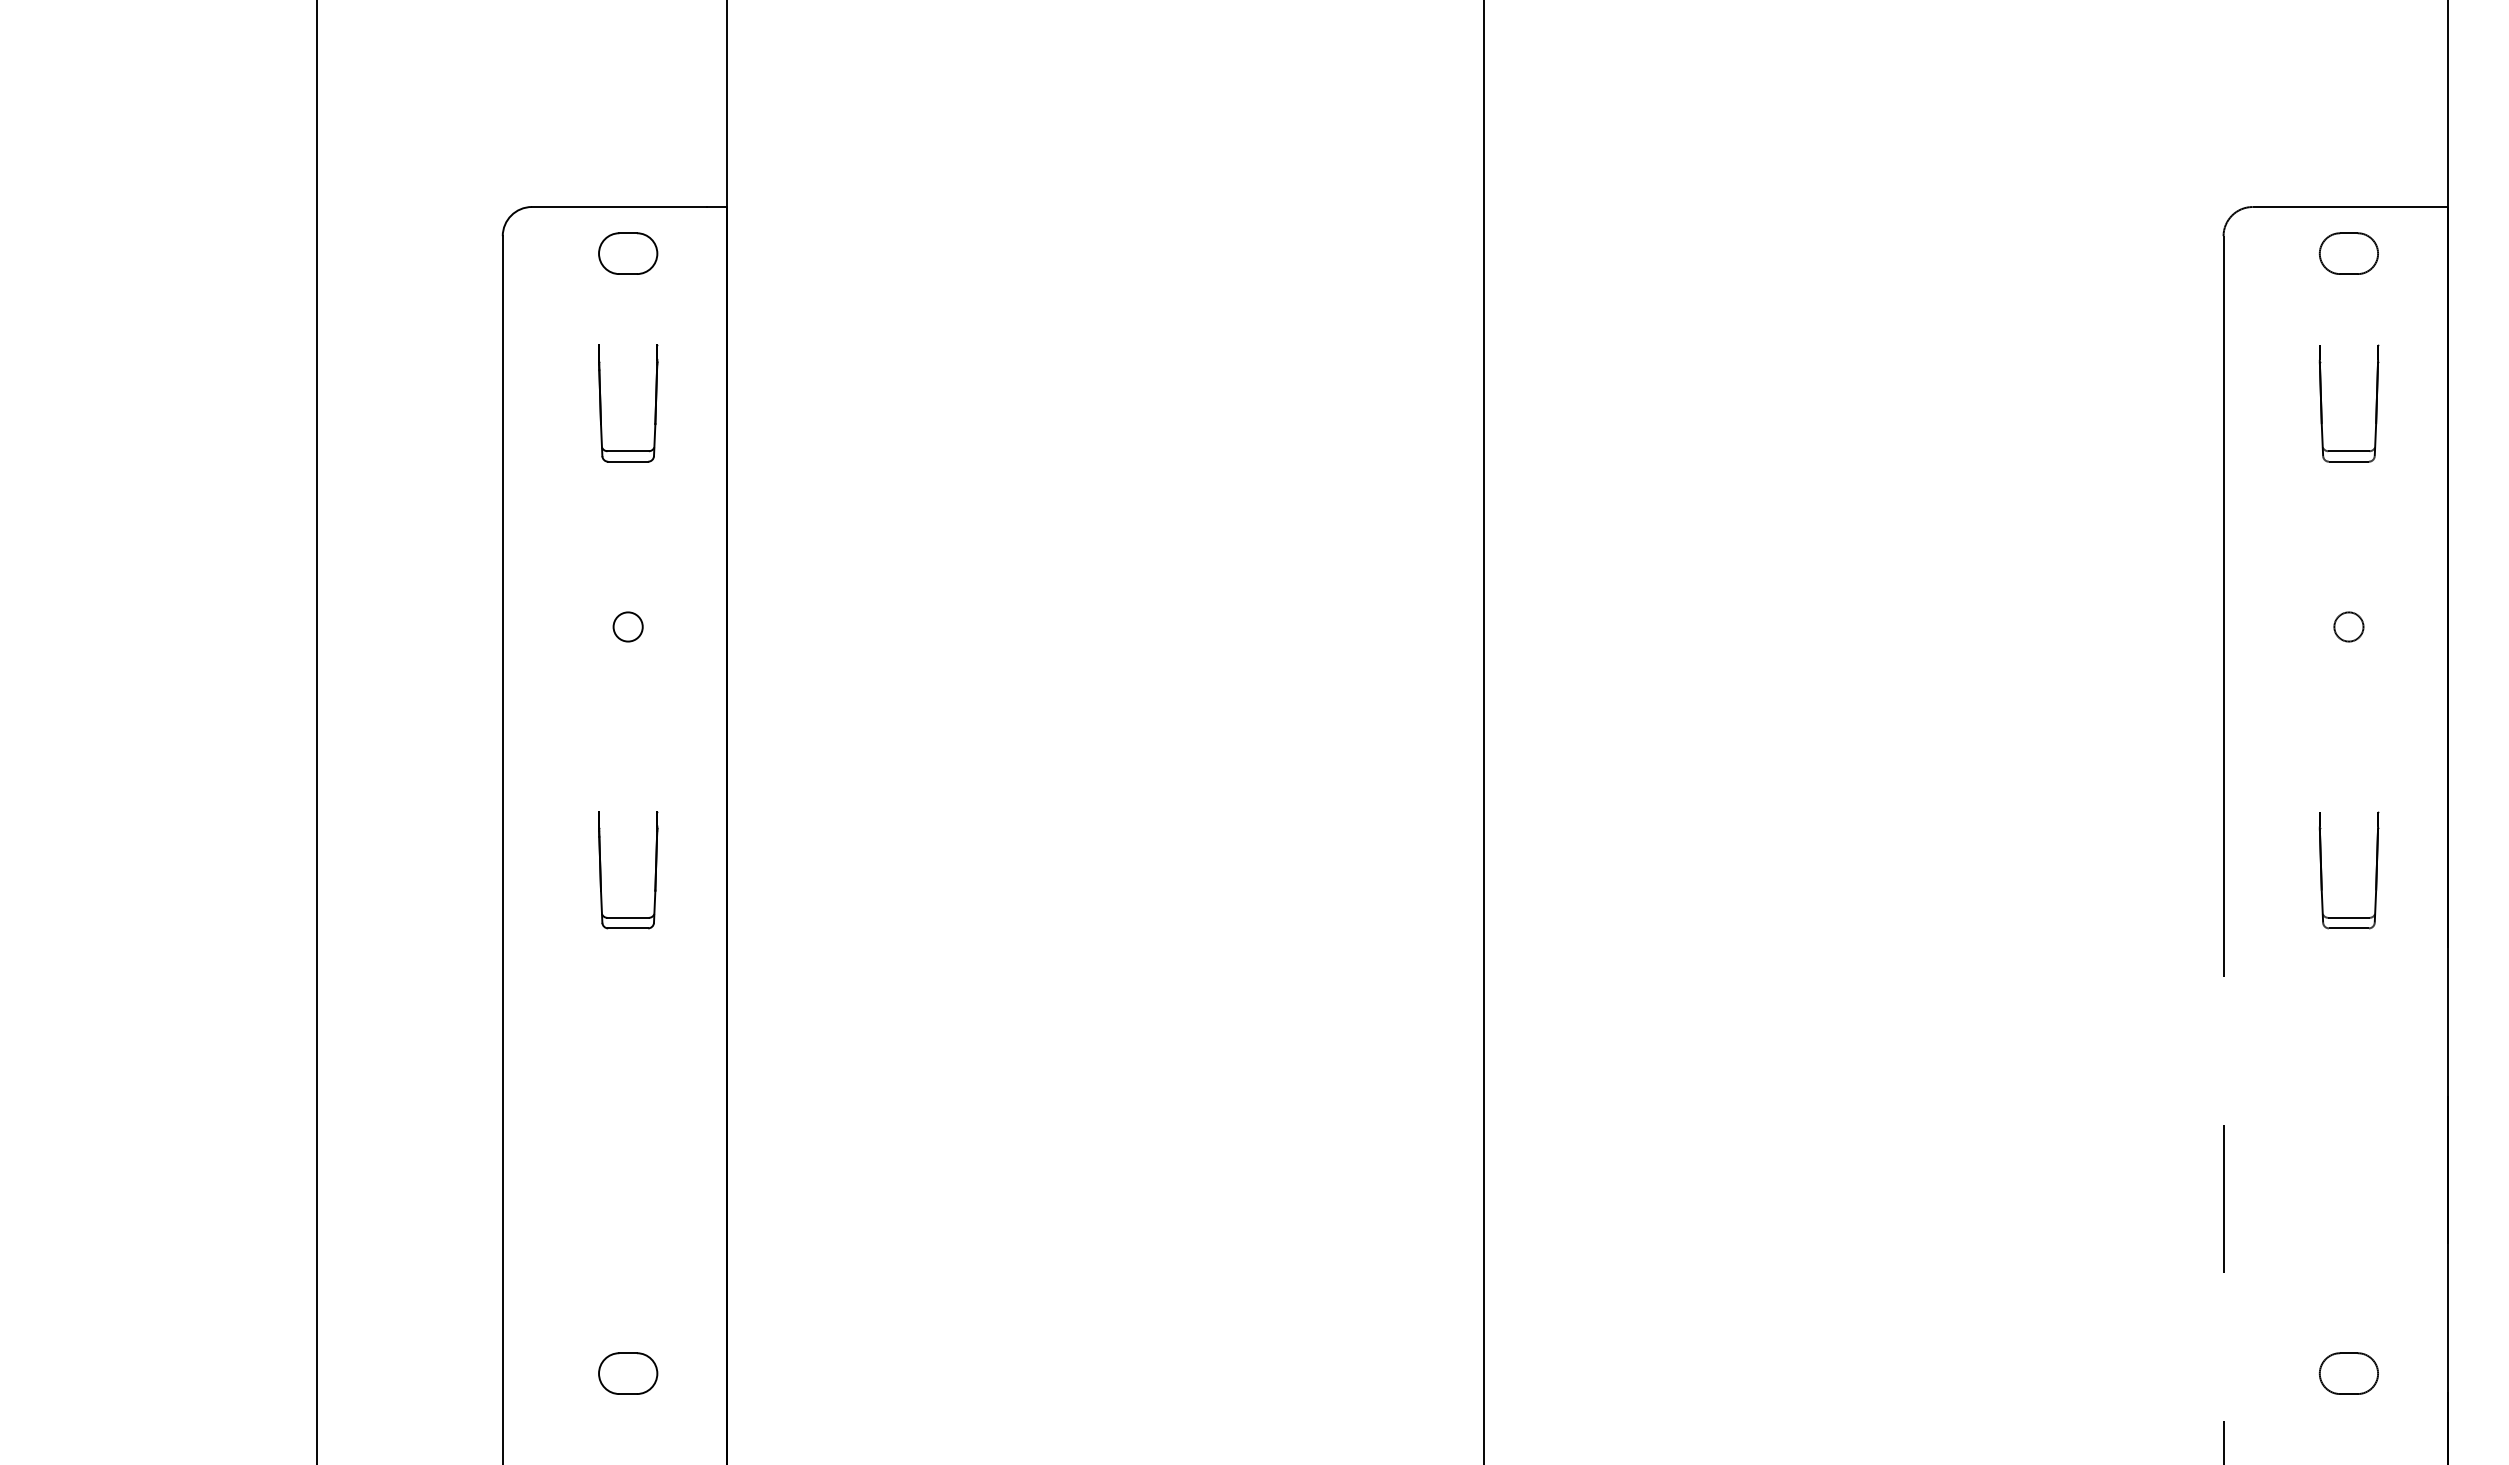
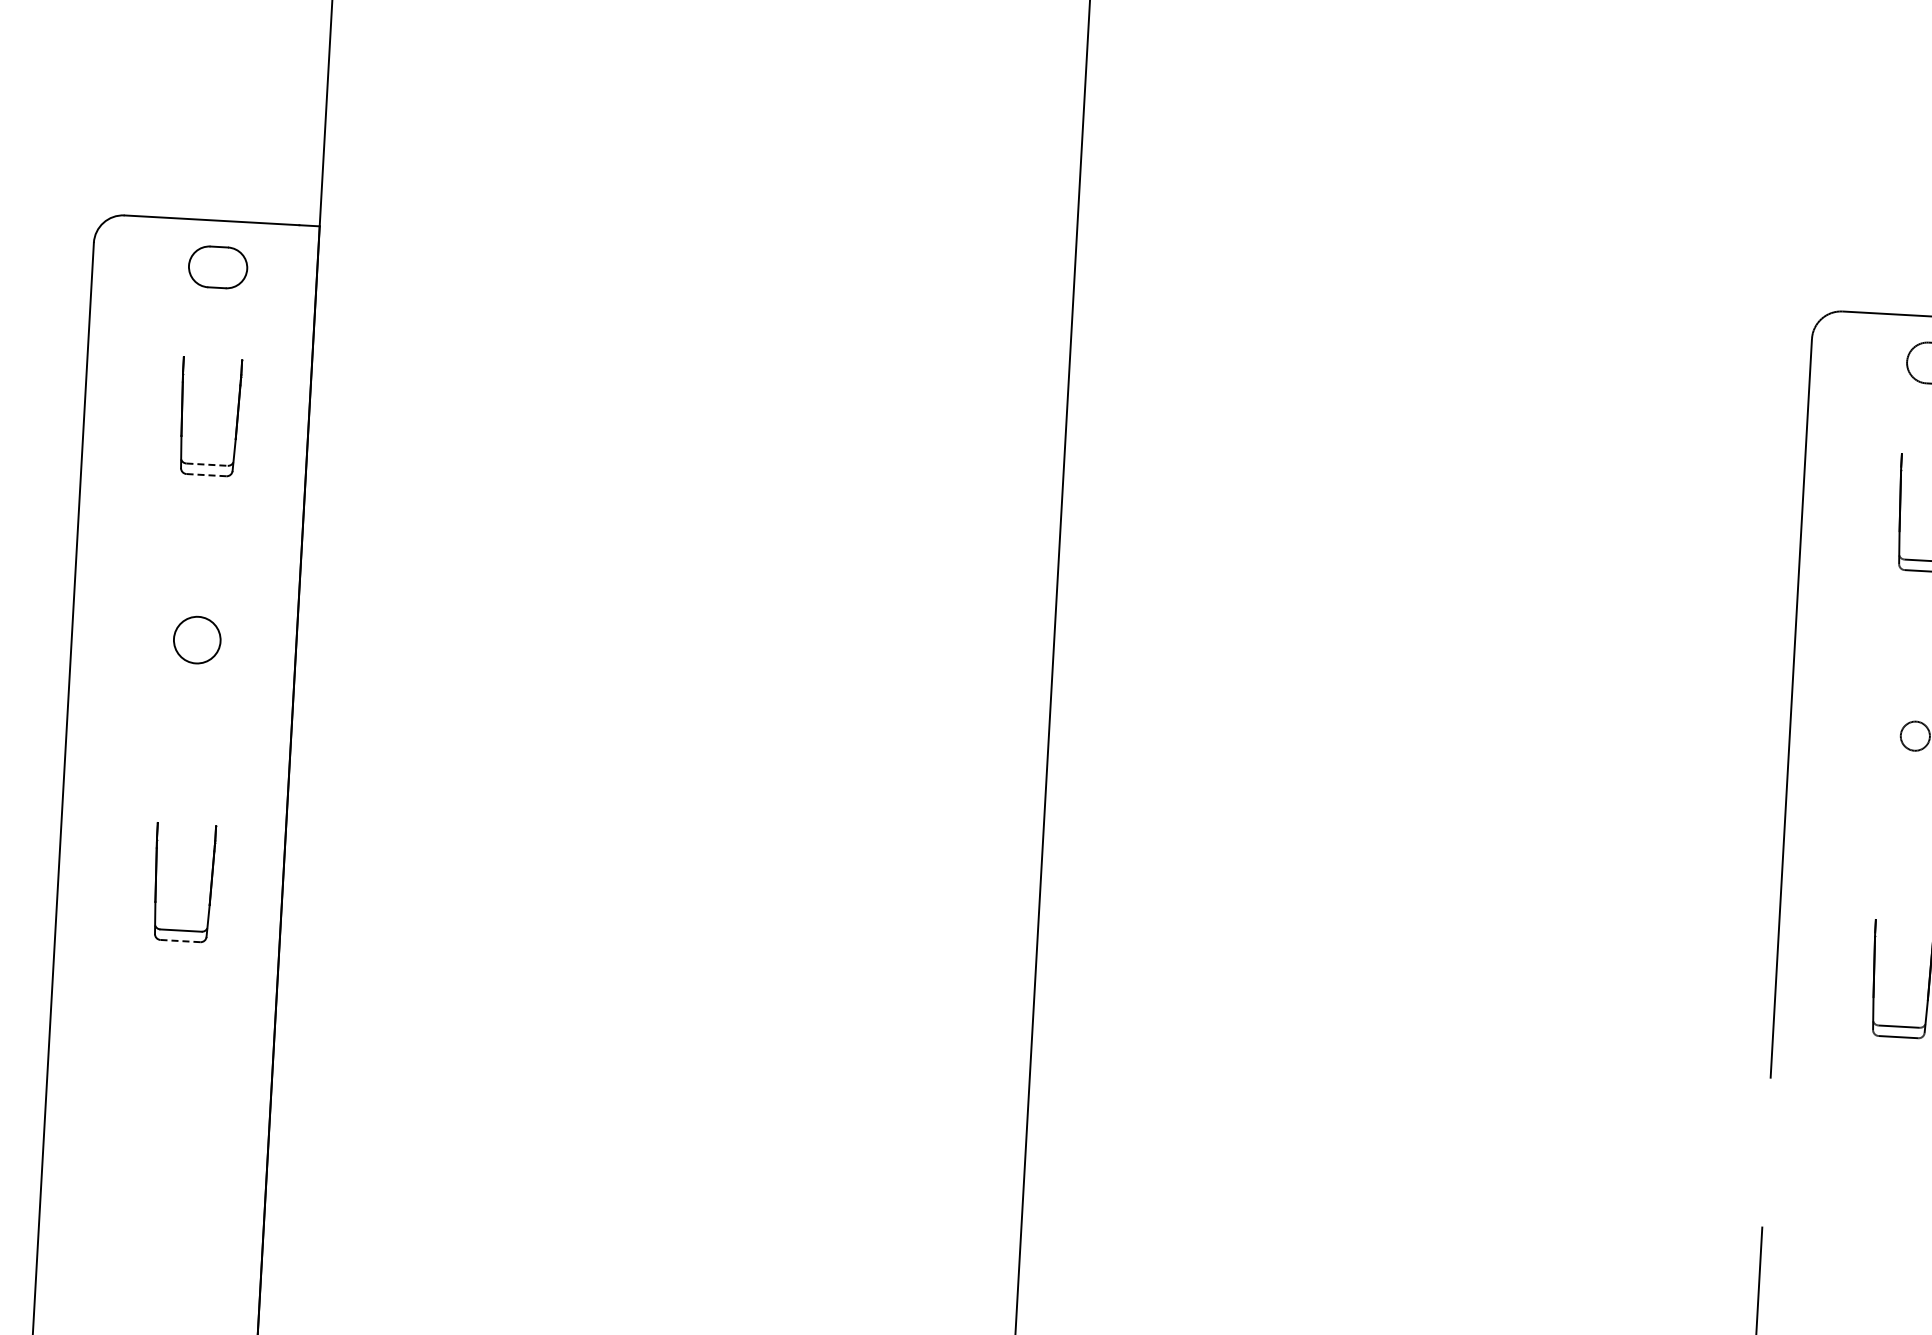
line: (628, 451) -> (207, 464), solid -> dashed
line: (628, 461) -> (206, 474), solid -> dashed
circle: (627, 626) -> (196, 639), size x1.6
line: (628, 928) -> (180, 941), solid -> dashed

